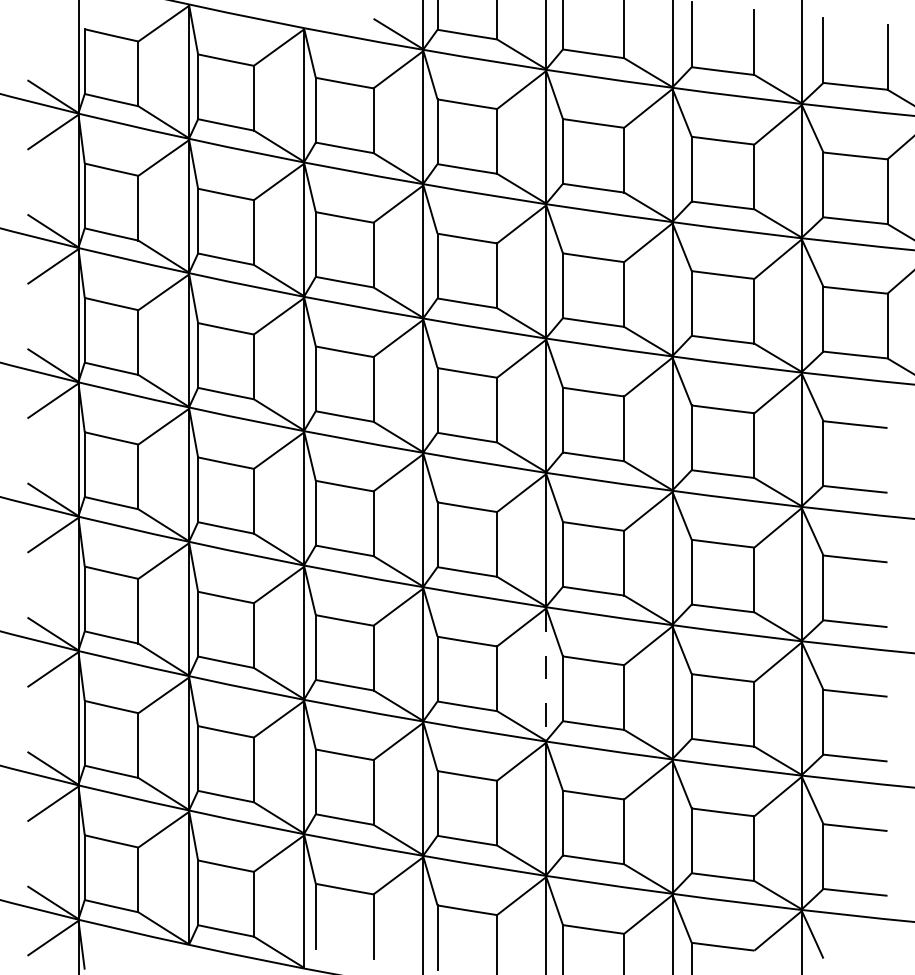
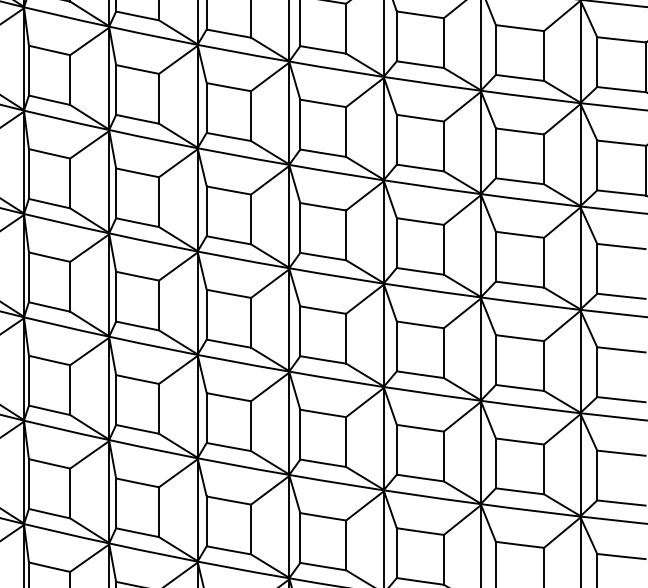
line: (546, 675) -> (384, 439), dashed -> solid

